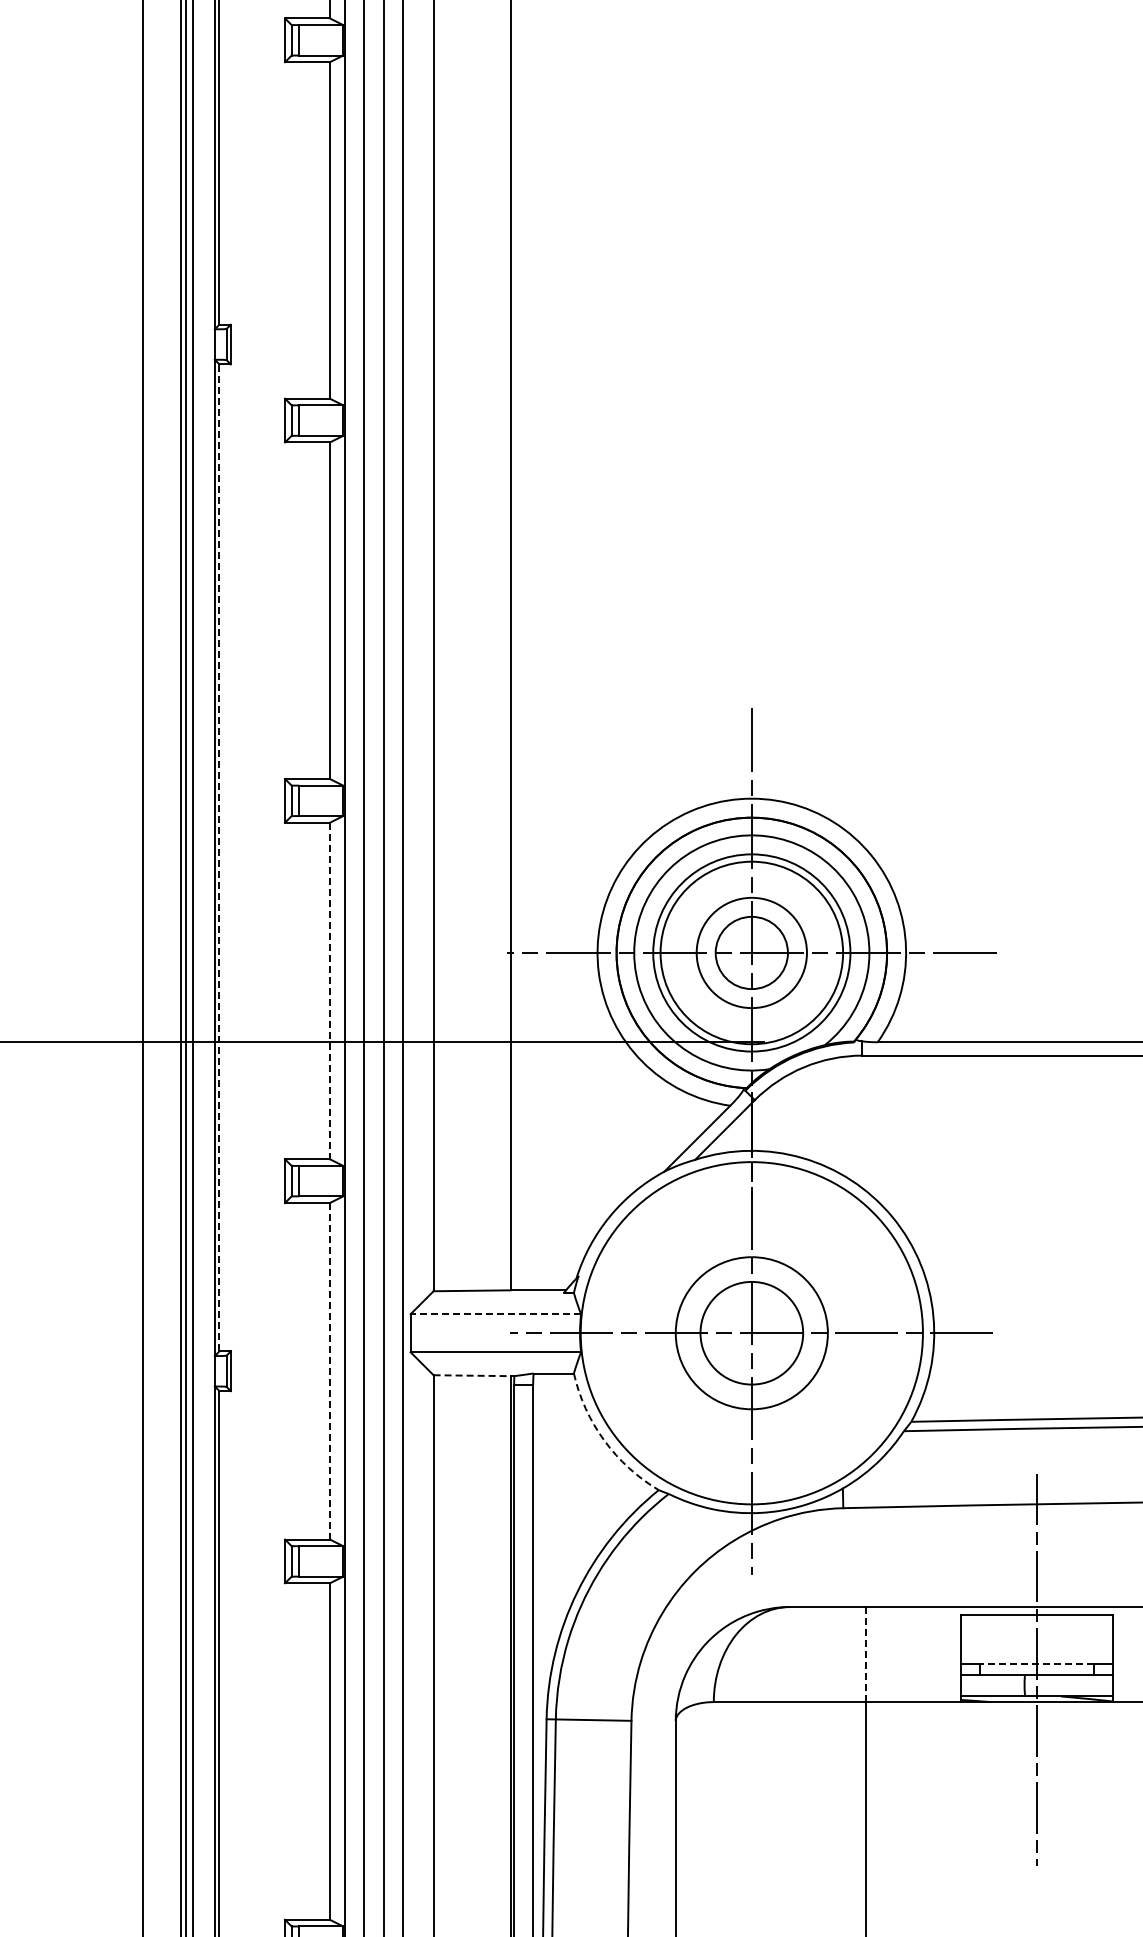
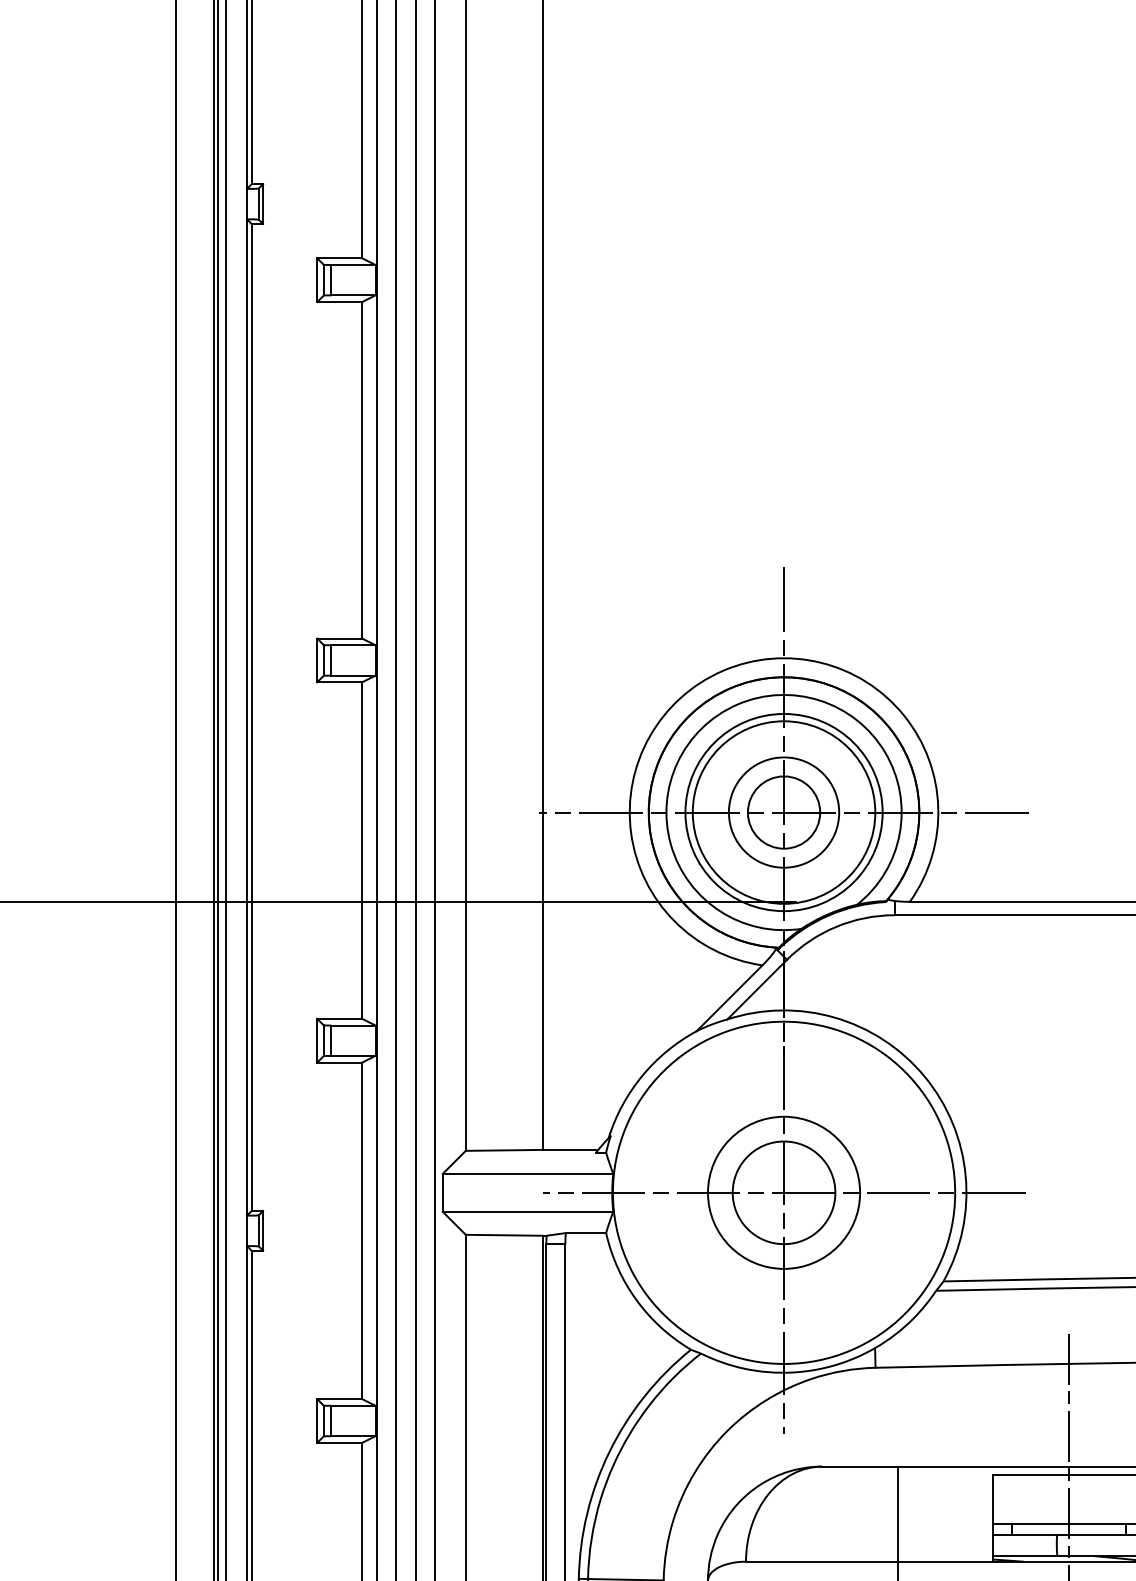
line: (219, 857) -> (251, 717), dashed -> solid
line: (330, 991) -> (362, 851), dashed -> solid
line: (495, 1314) -> (527, 1174), dashed -> solid
line: (330, 1371) -> (362, 1231), dashed -> solid
line: (472, 1375) -> (504, 1235), dashed -> solid
arc: (604, 1440) -> (636, 1300), dashed -> solid
line: (865, 1654) -> (897, 1514), dashed -> solid
line: (1036, 1664) -> (1068, 1524), dashed -> solid

